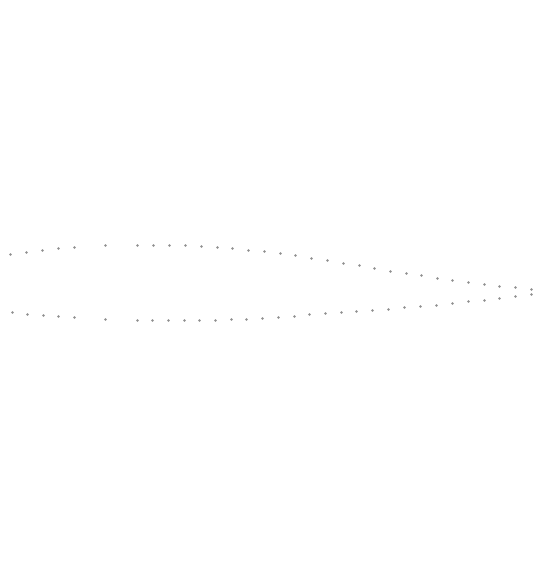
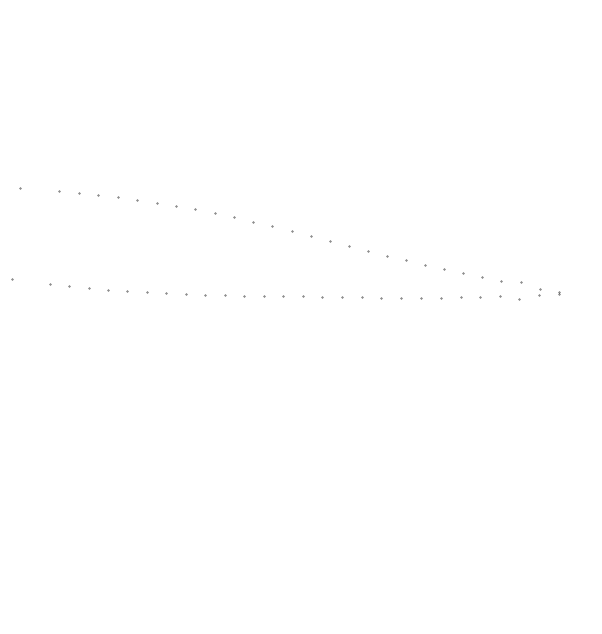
part: (515, 291) -> (520, 290), size x1.6

